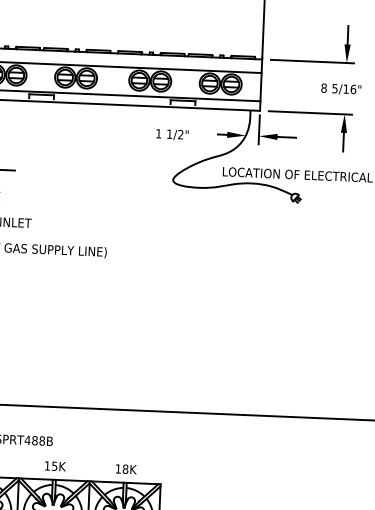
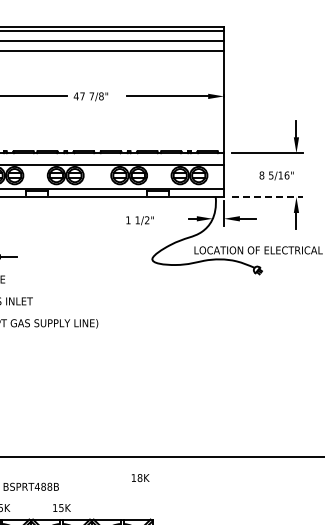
text: (341, 88) -> (276, 175), moved
line: (310, 113) -> (267, 197), solid -> dashed
text: (171, 134) -> (139, 220), moved
text: (126, 468) -> (140, 477), moved

